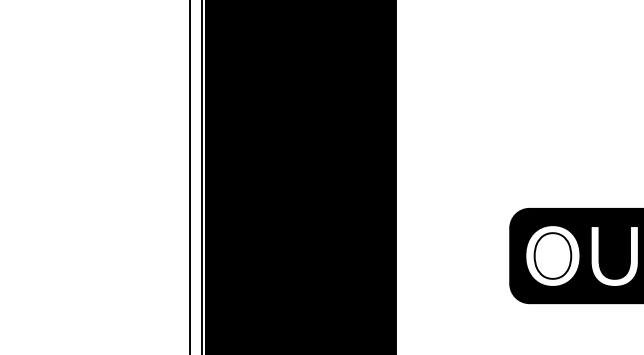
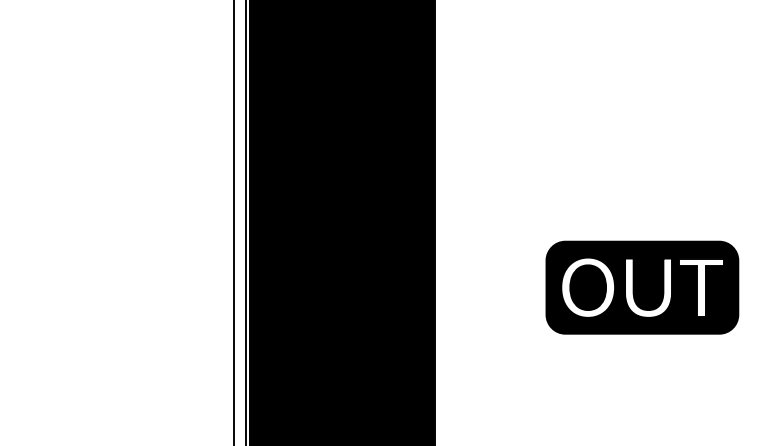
fill: (553, 255) -> (588, 287), added

